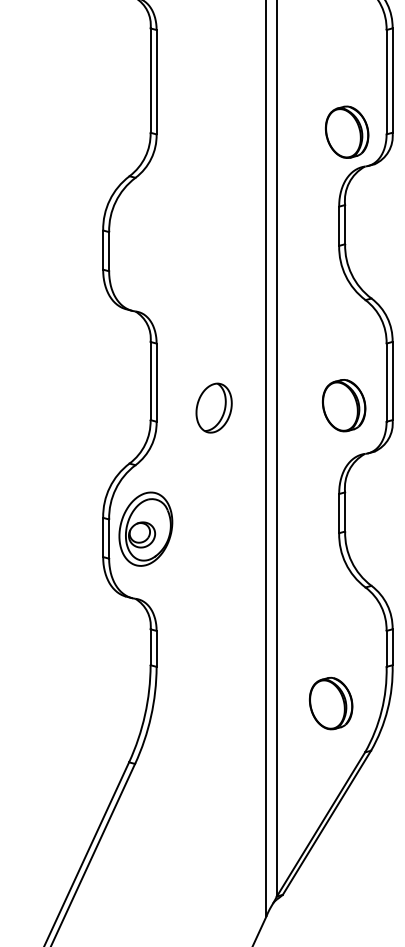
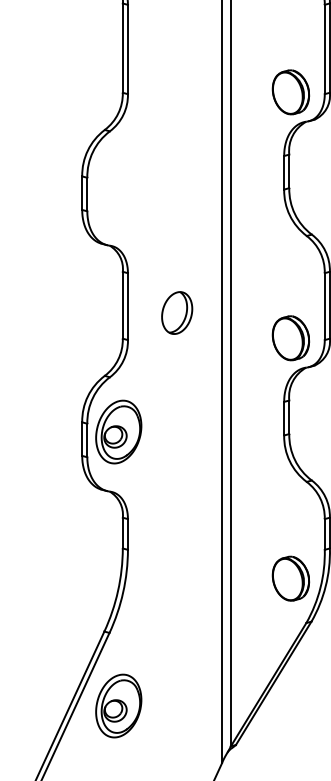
part: (344, 405) -> (291, 338), moved
part: (213, 407) -> (176, 312), moved
part: (330, 703) -> (290, 578), moved
part: (145, 848) -> (118, 705), added

